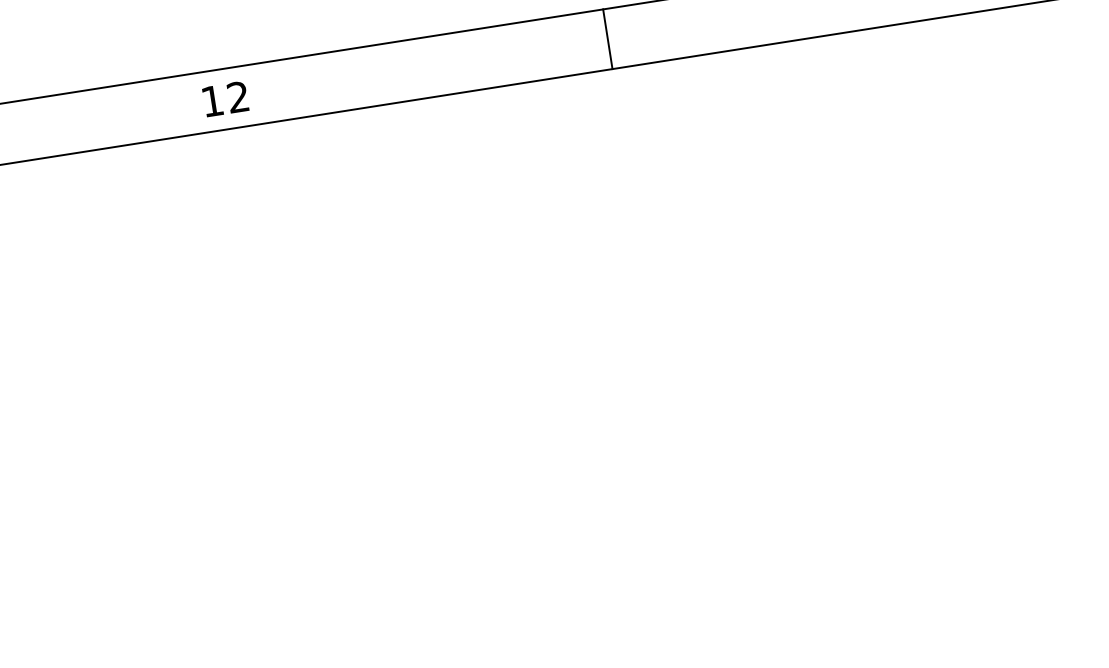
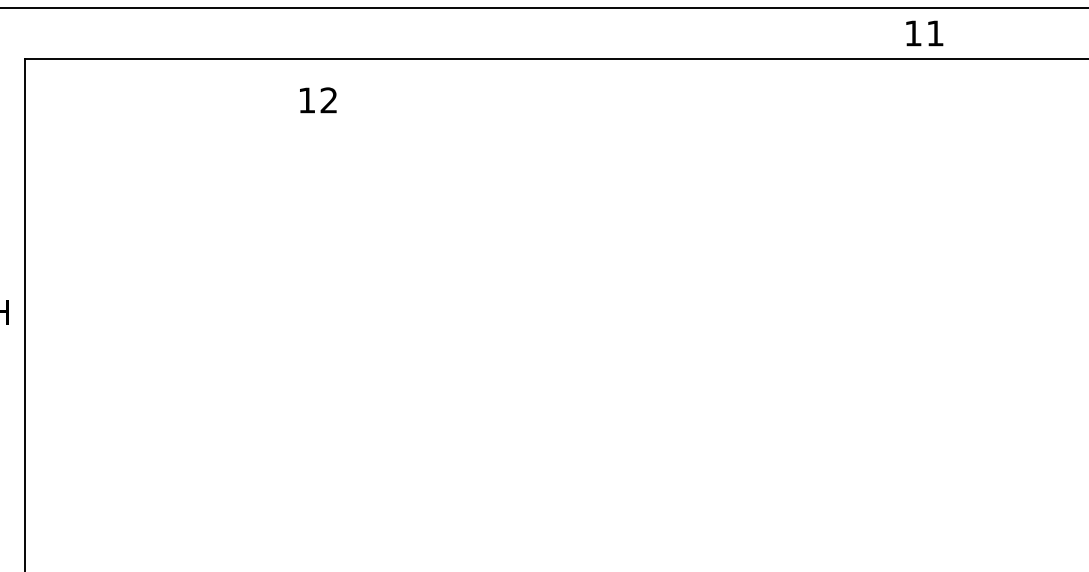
line: (607, 39) -> (611, 33), removed
text: (225, 99) -> (318, 100), moved

